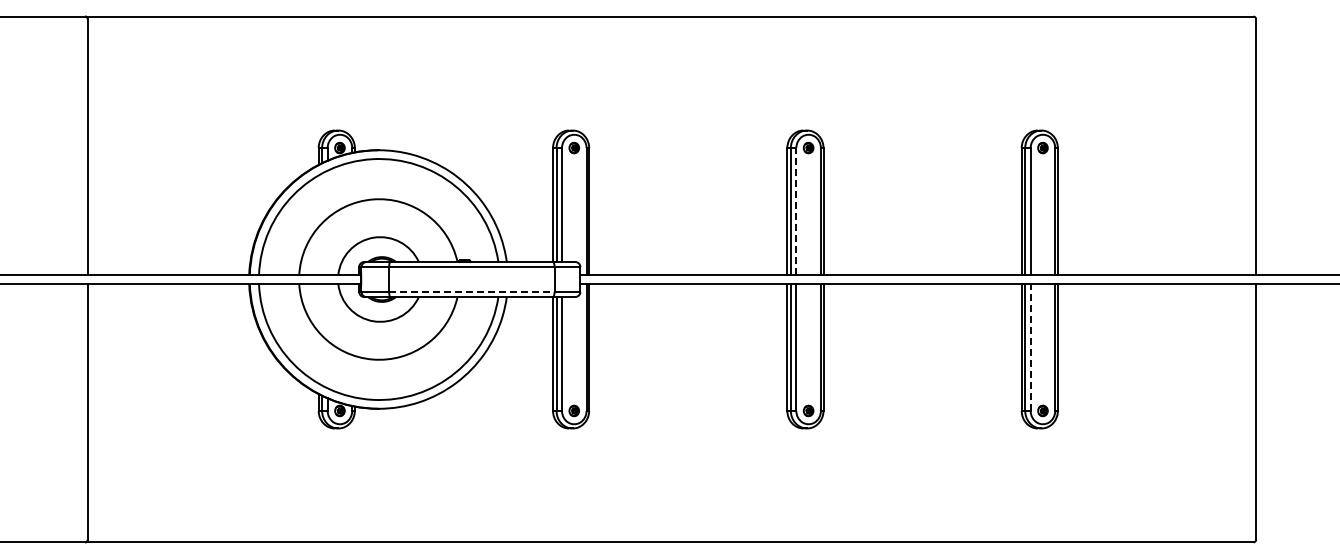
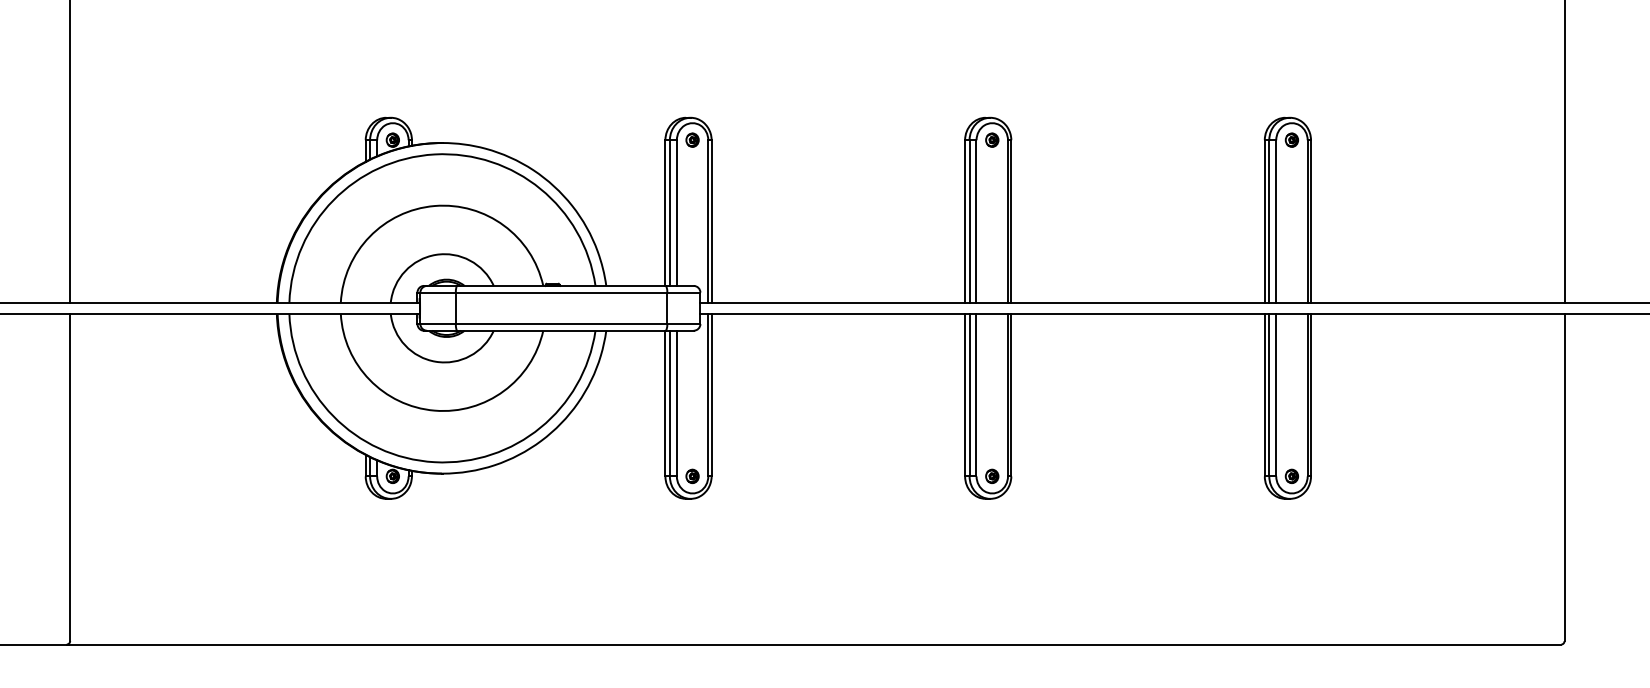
line: (796, 211) -> (976, 221), dashed -> solid
line: (471, 291) -> (561, 323), dashed -> solid
line: (1030, 347) -> (1276, 395), dashed -> solid

